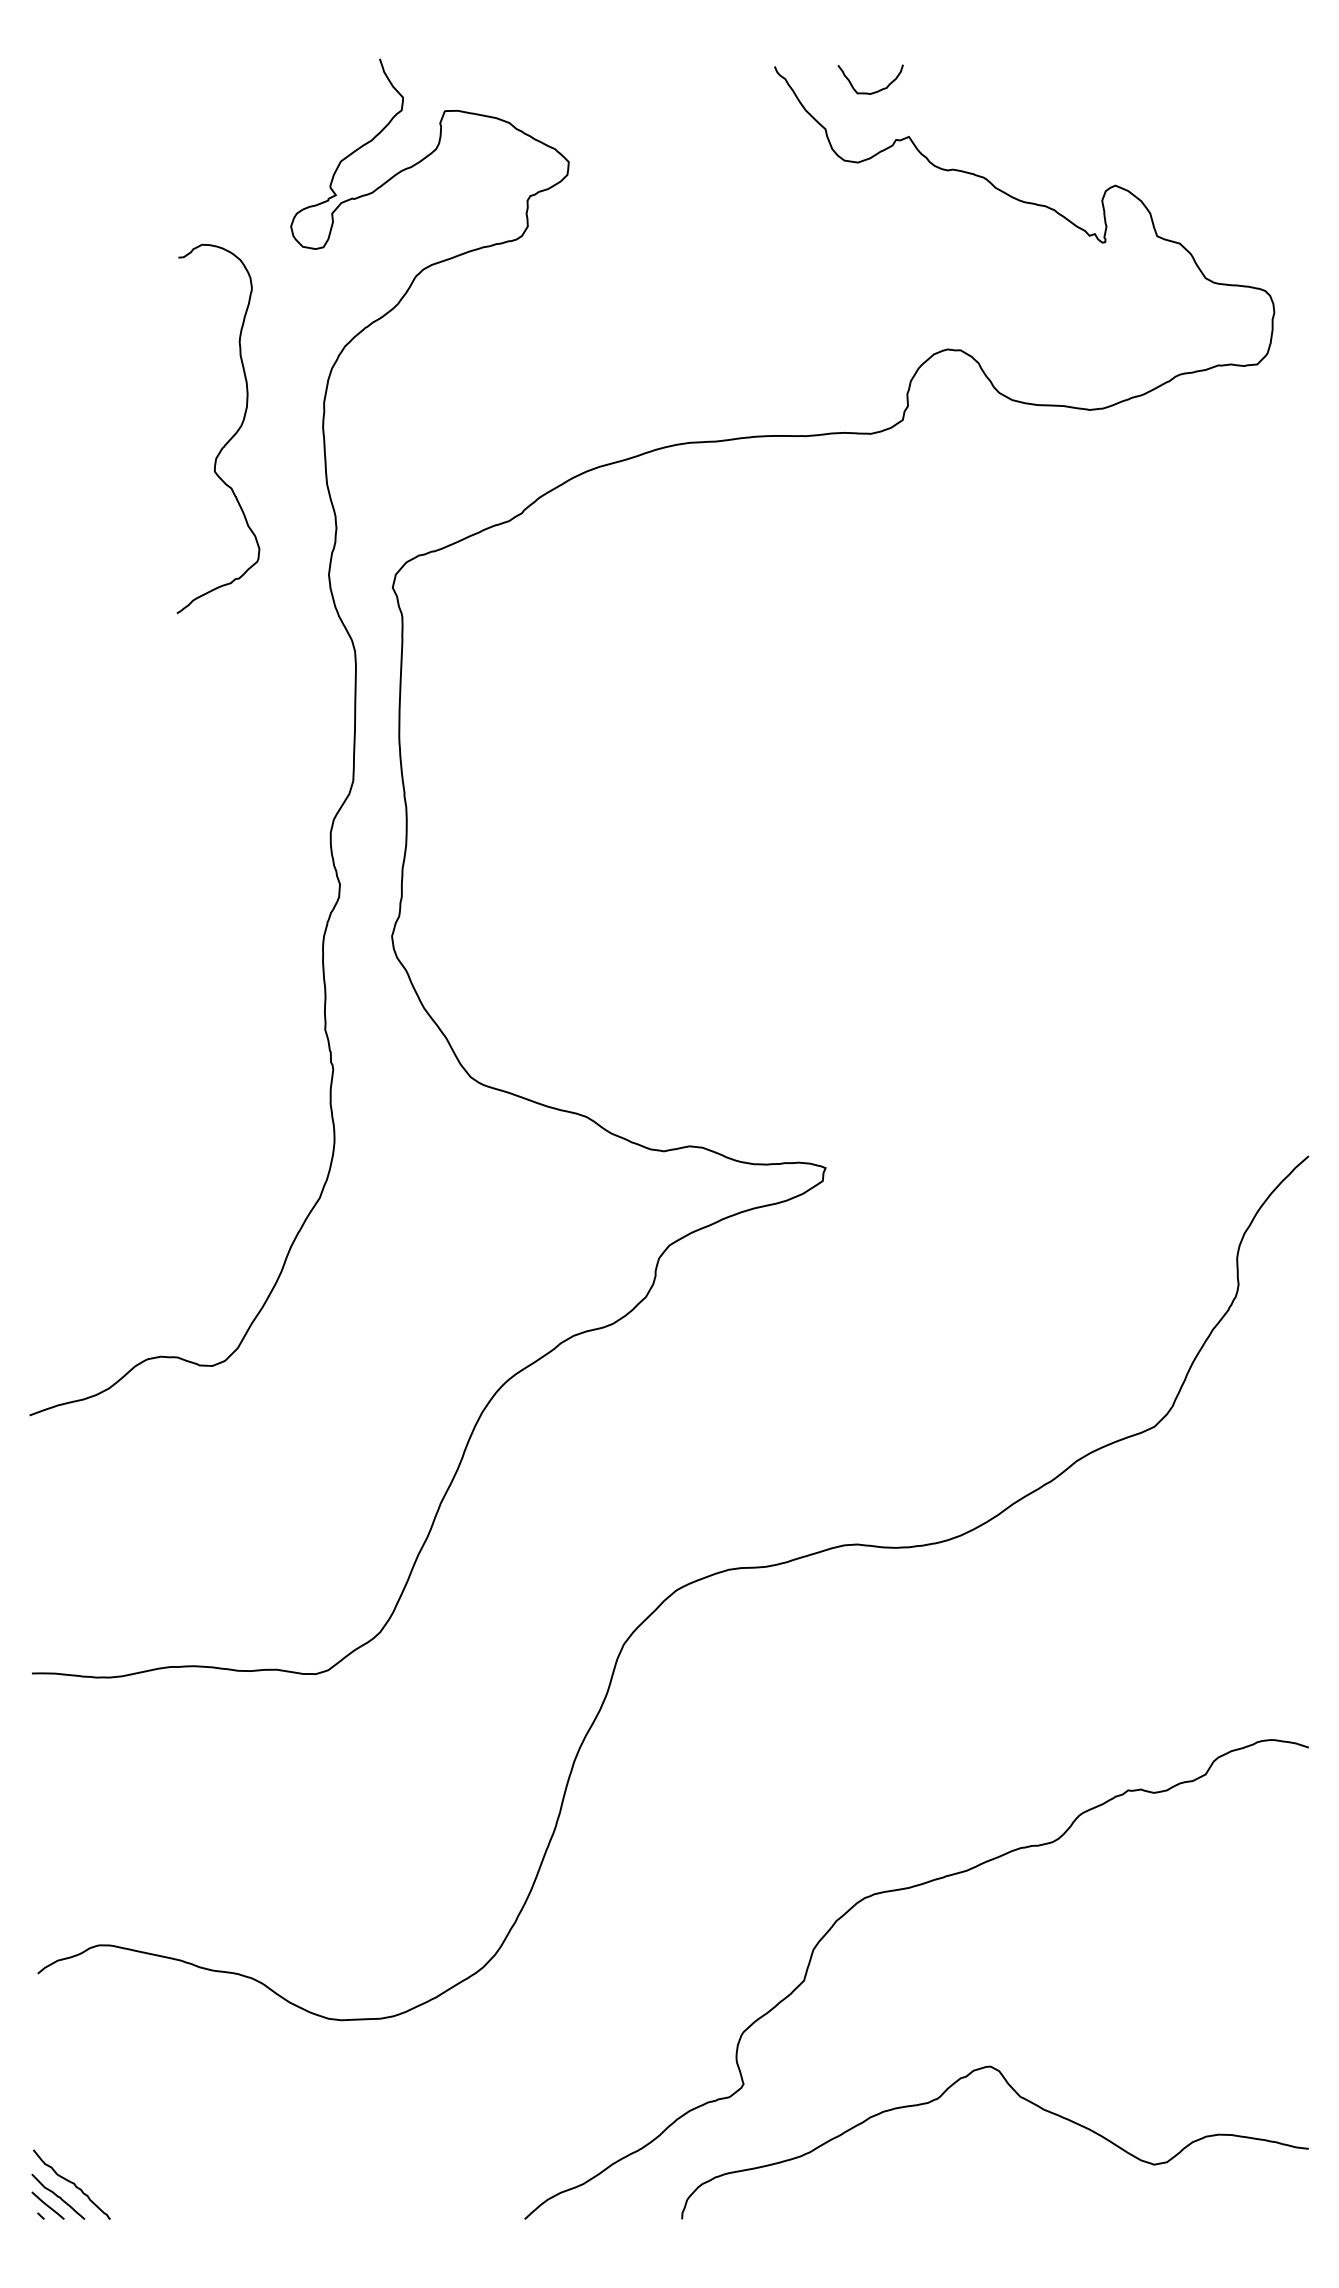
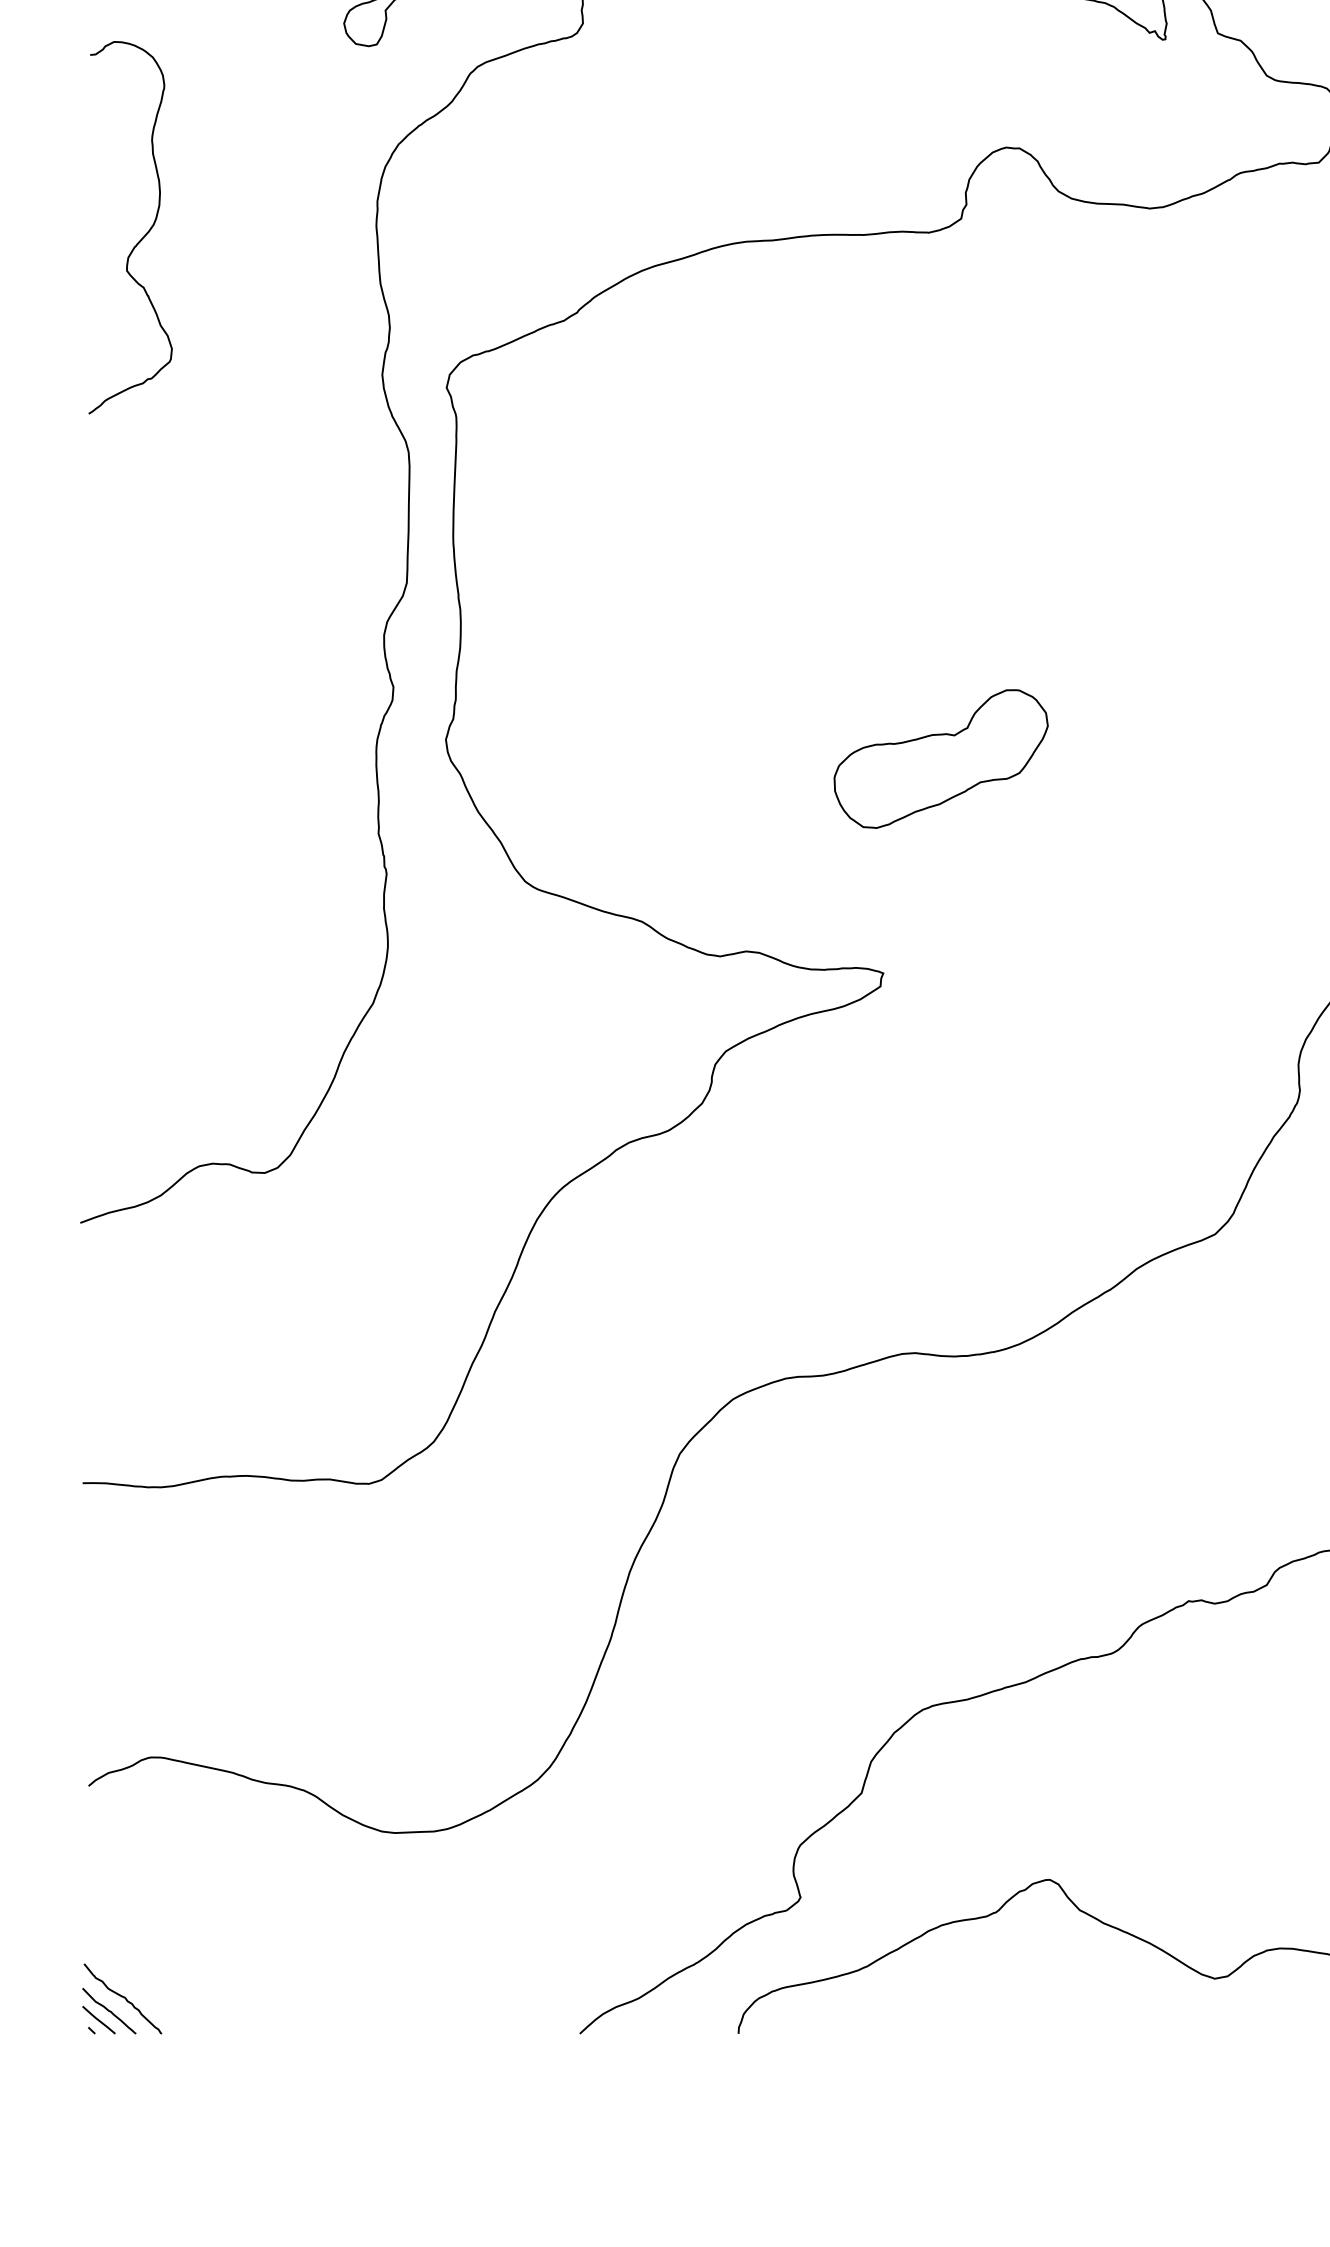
curve: (231, 436) -> (143, 235), moved
part: (882, 955) -> (940, 758), added

